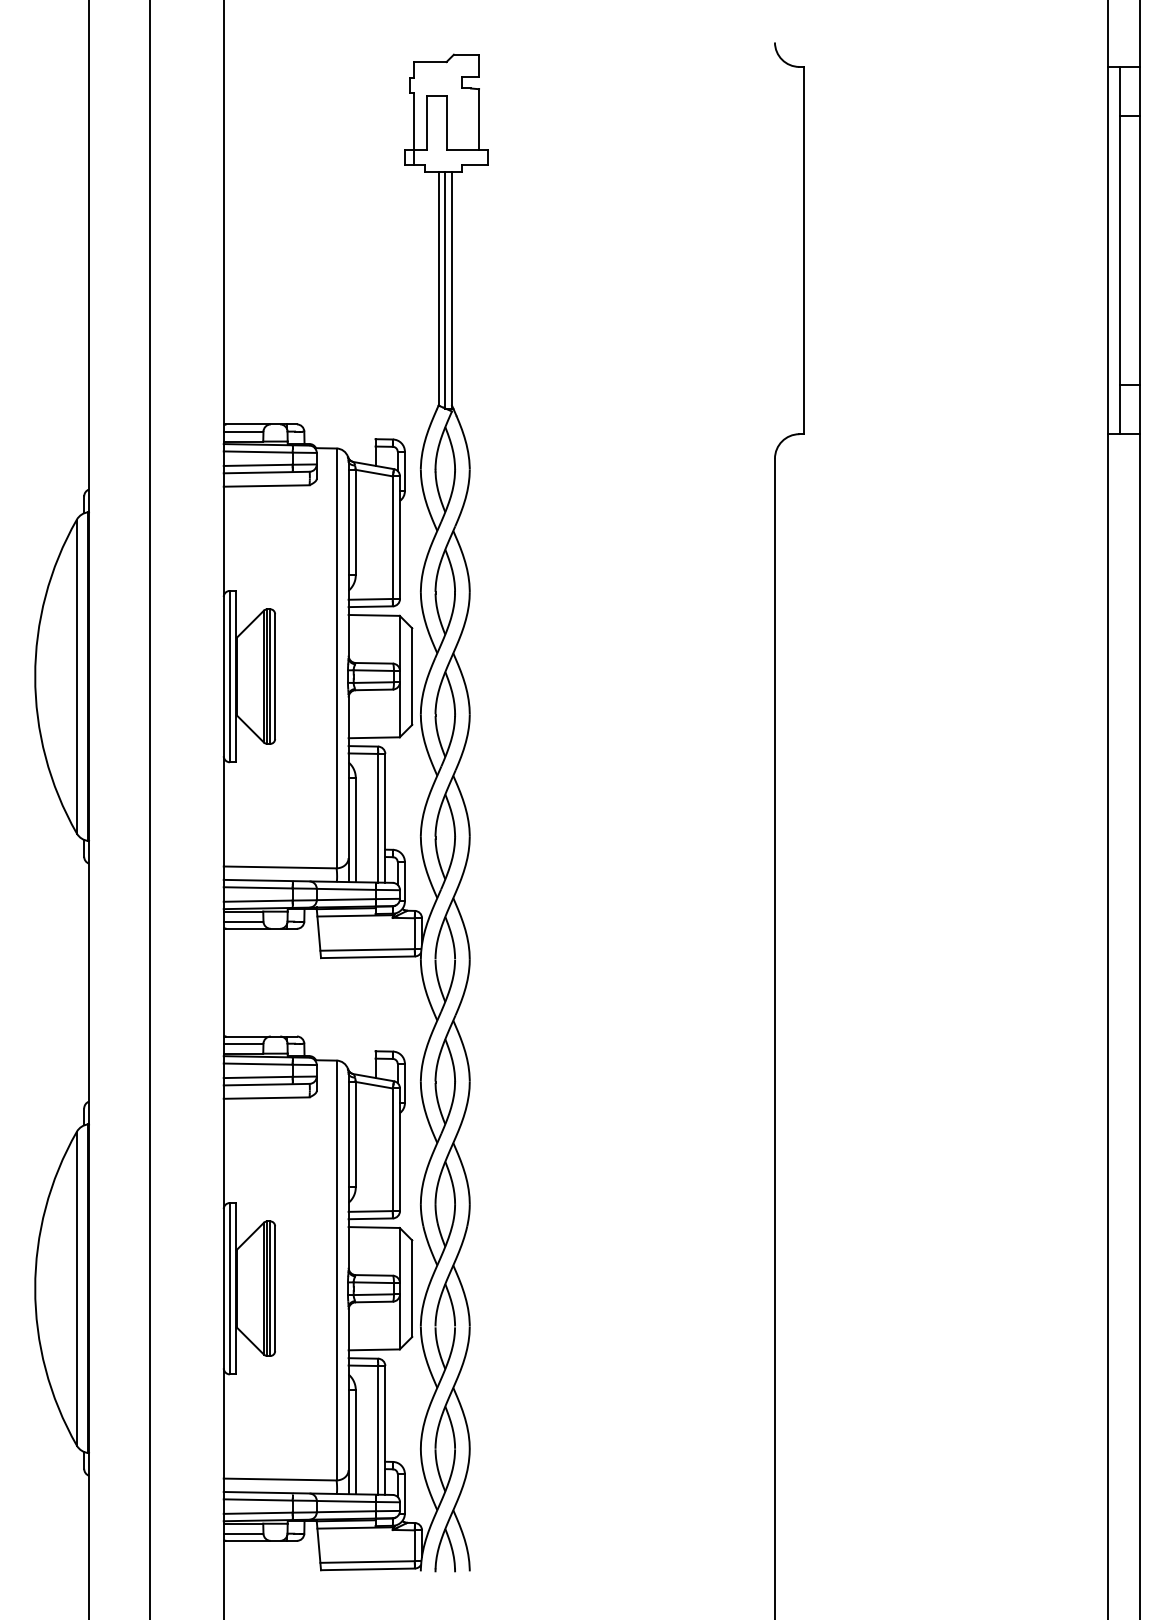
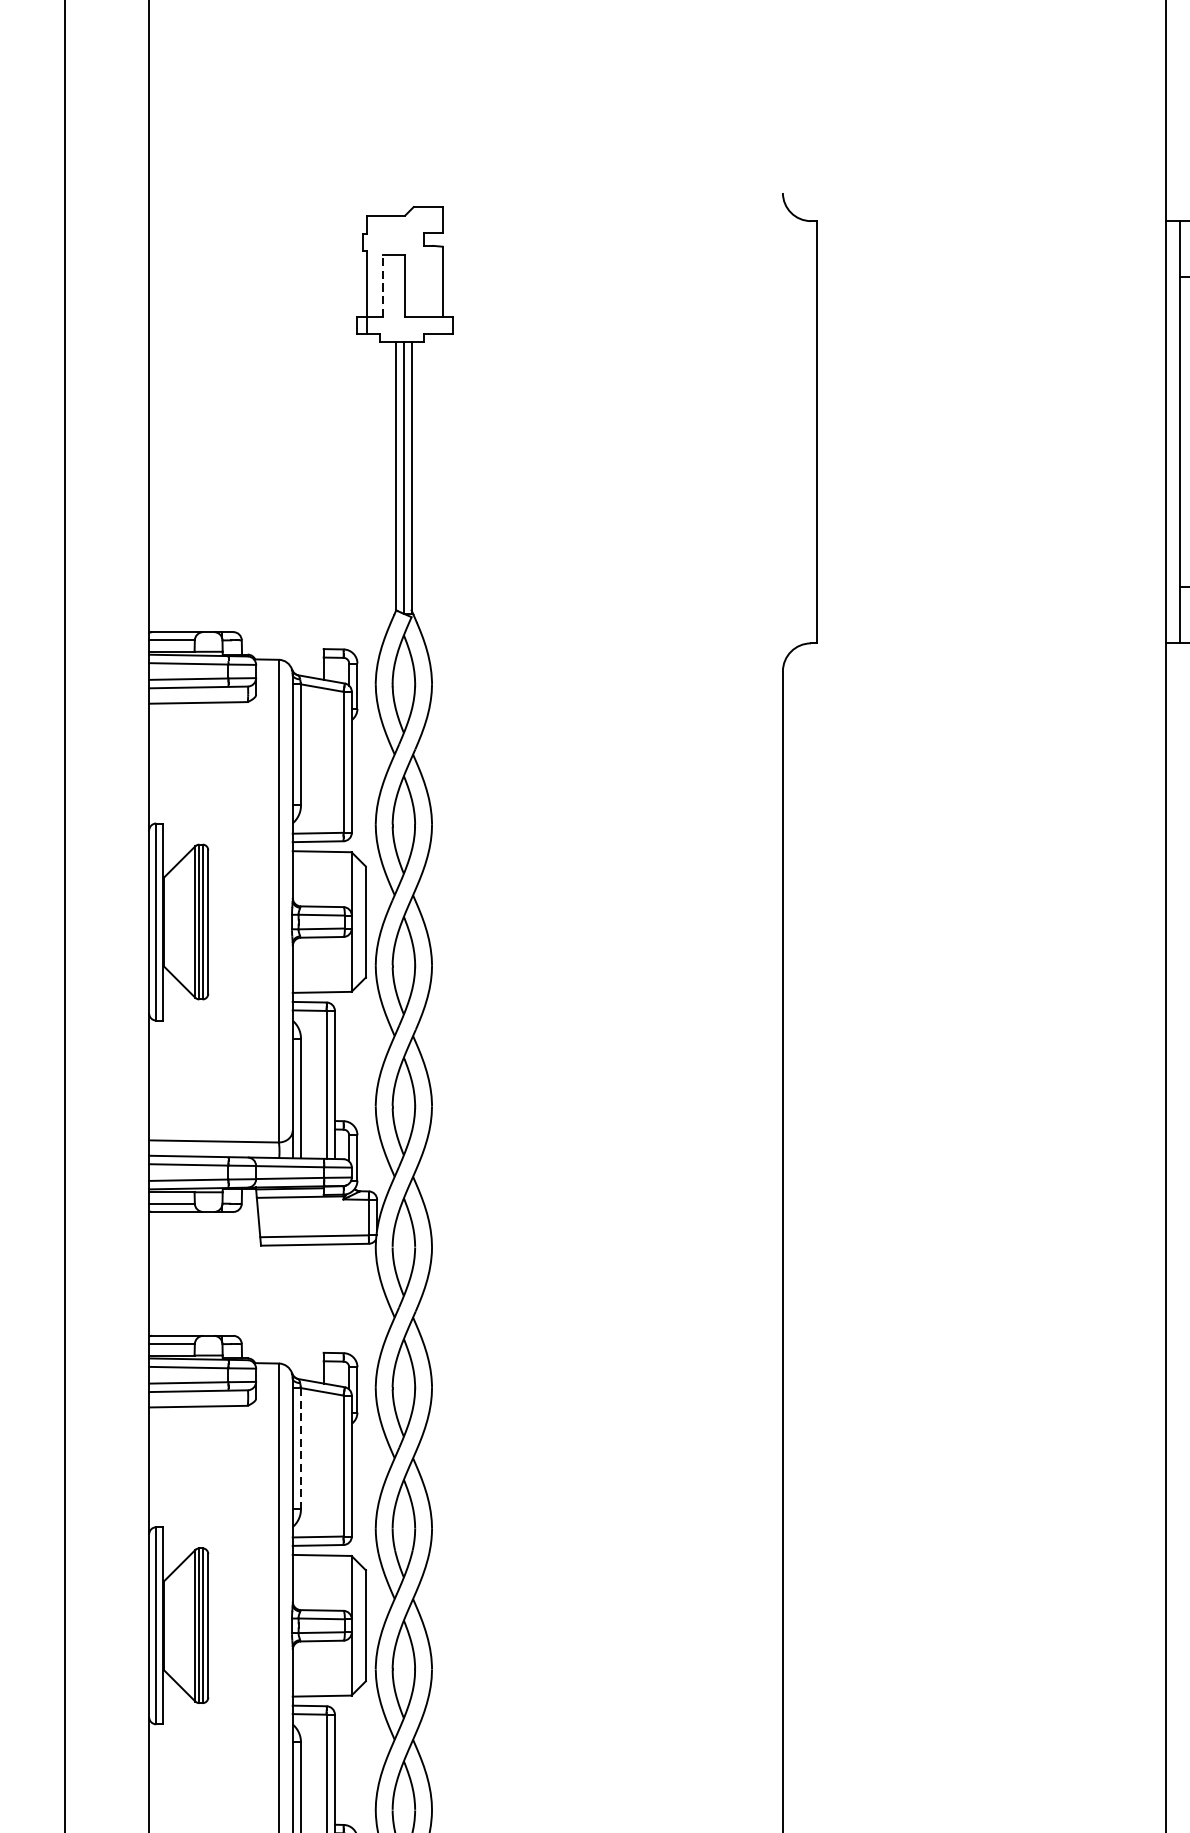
line: (426, 123) -> (382, 286), solid -> dashed
line: (355, 1134) -> (300, 1448), solid -> dashed

